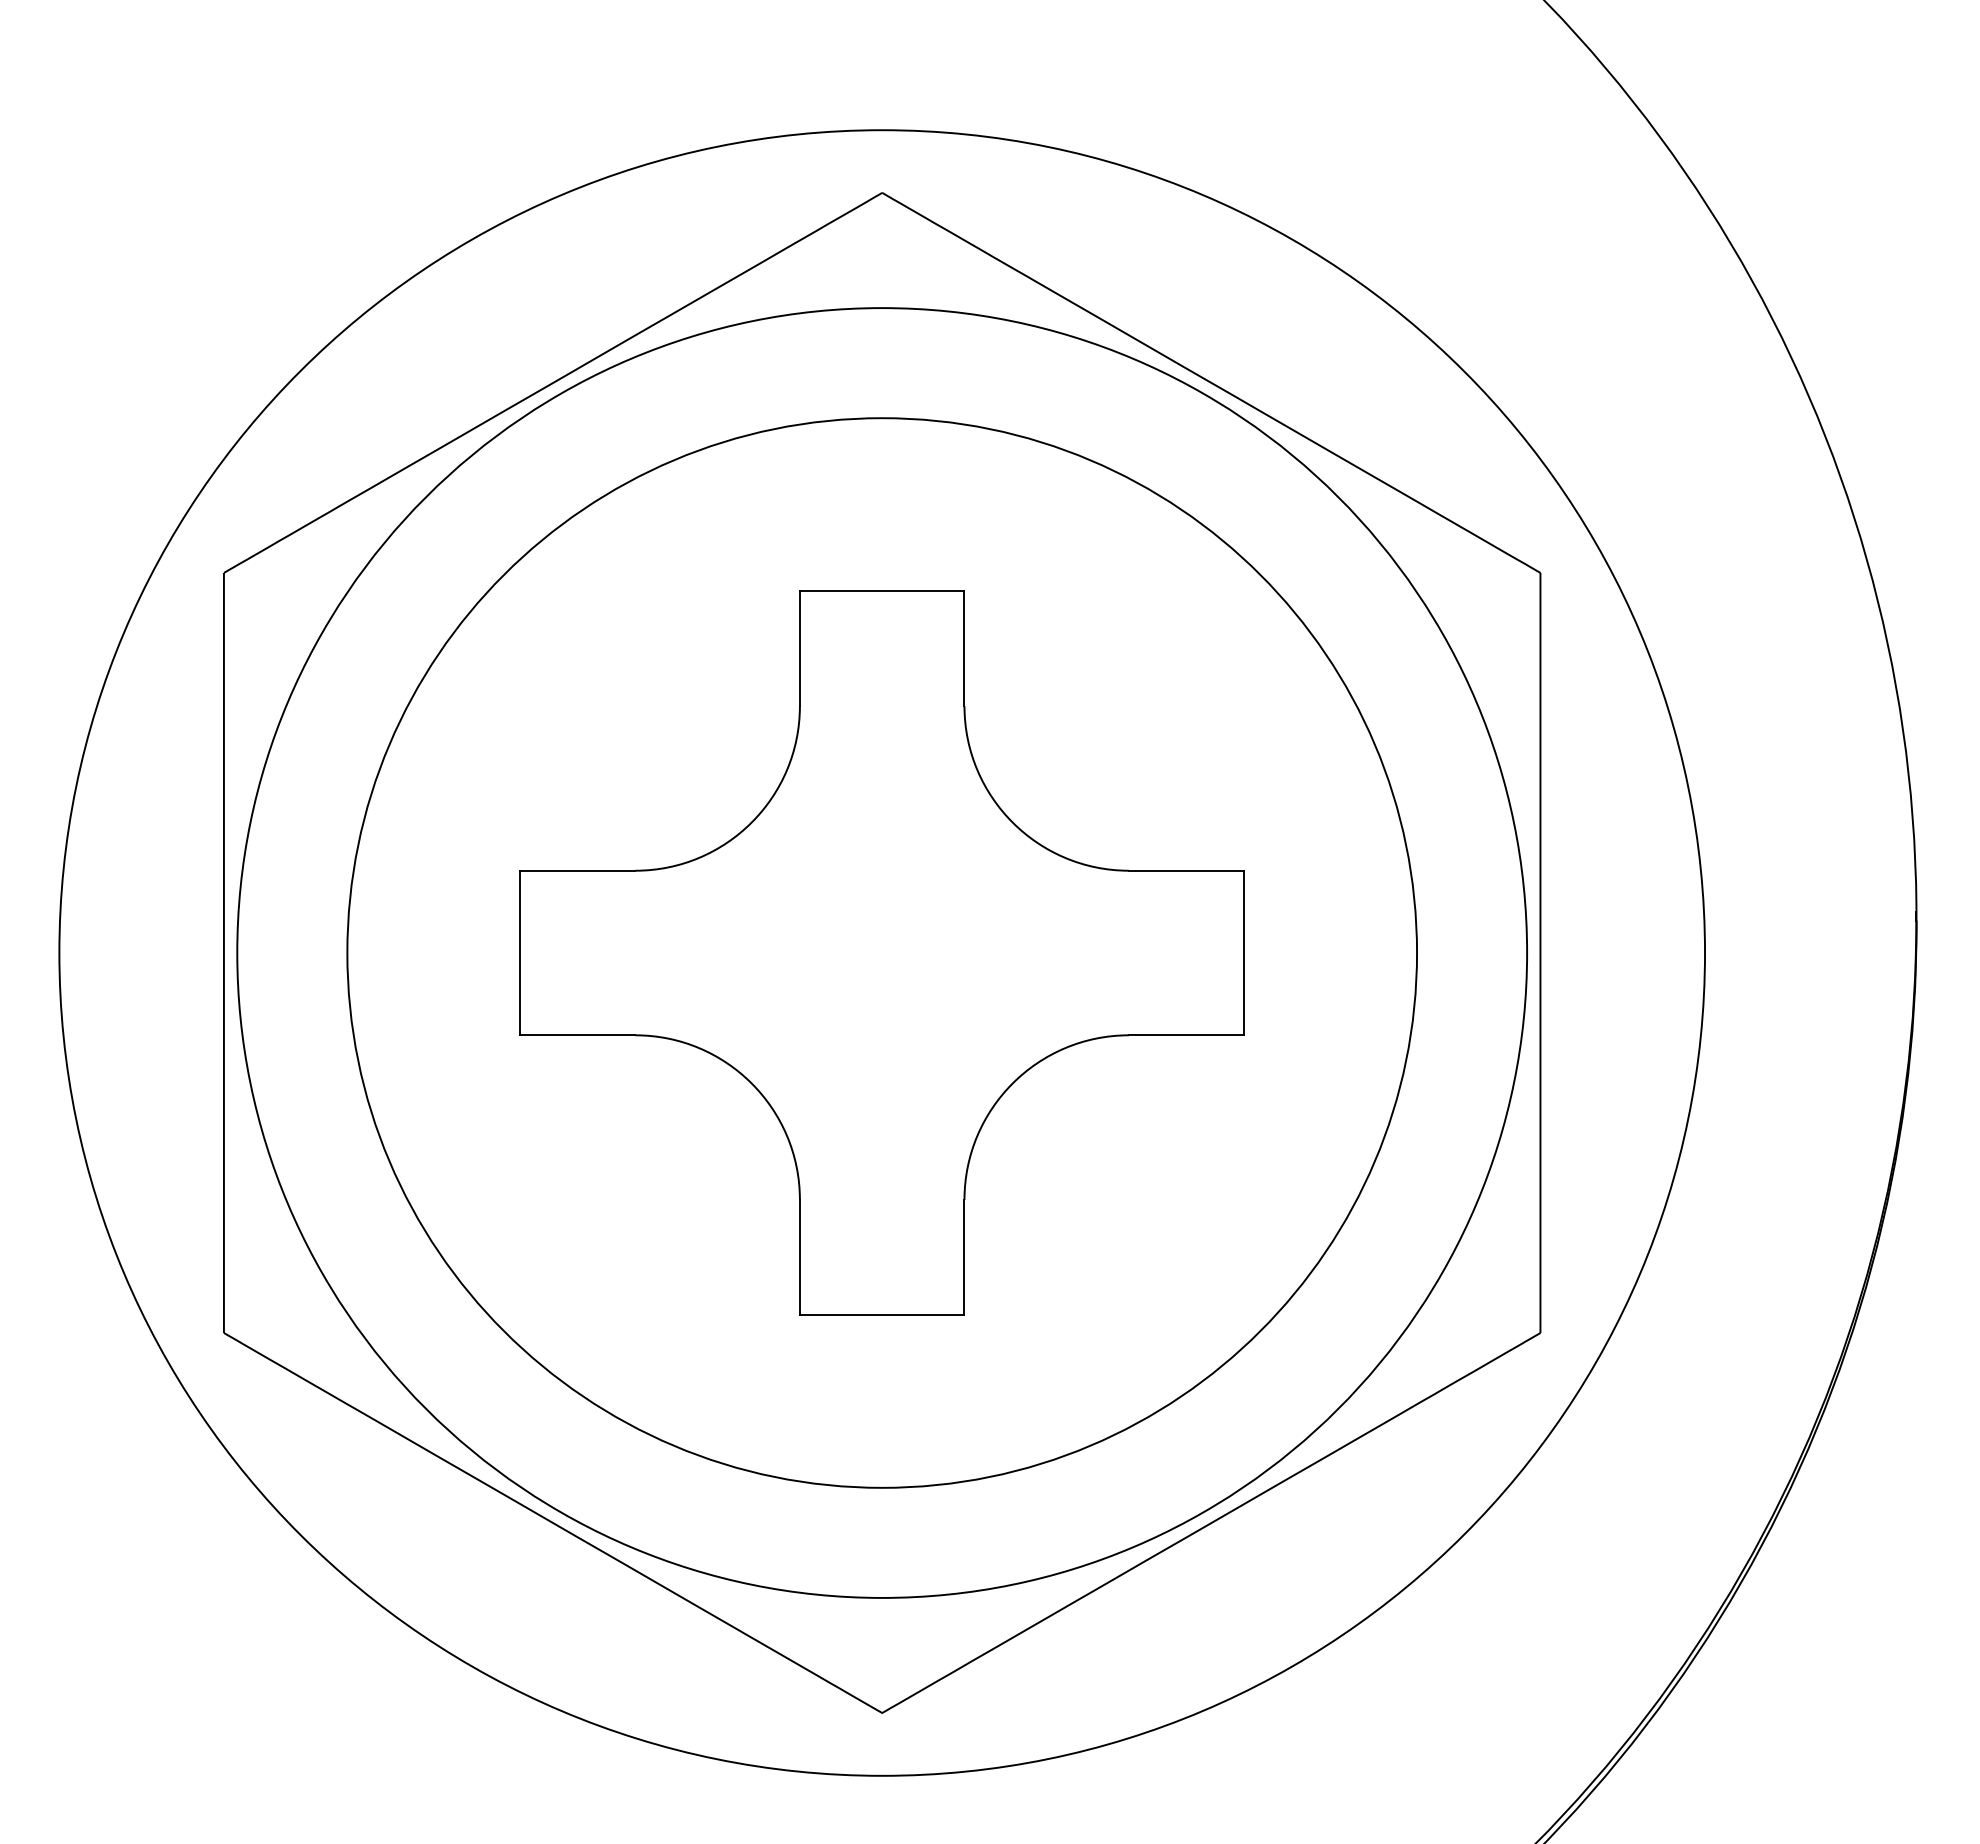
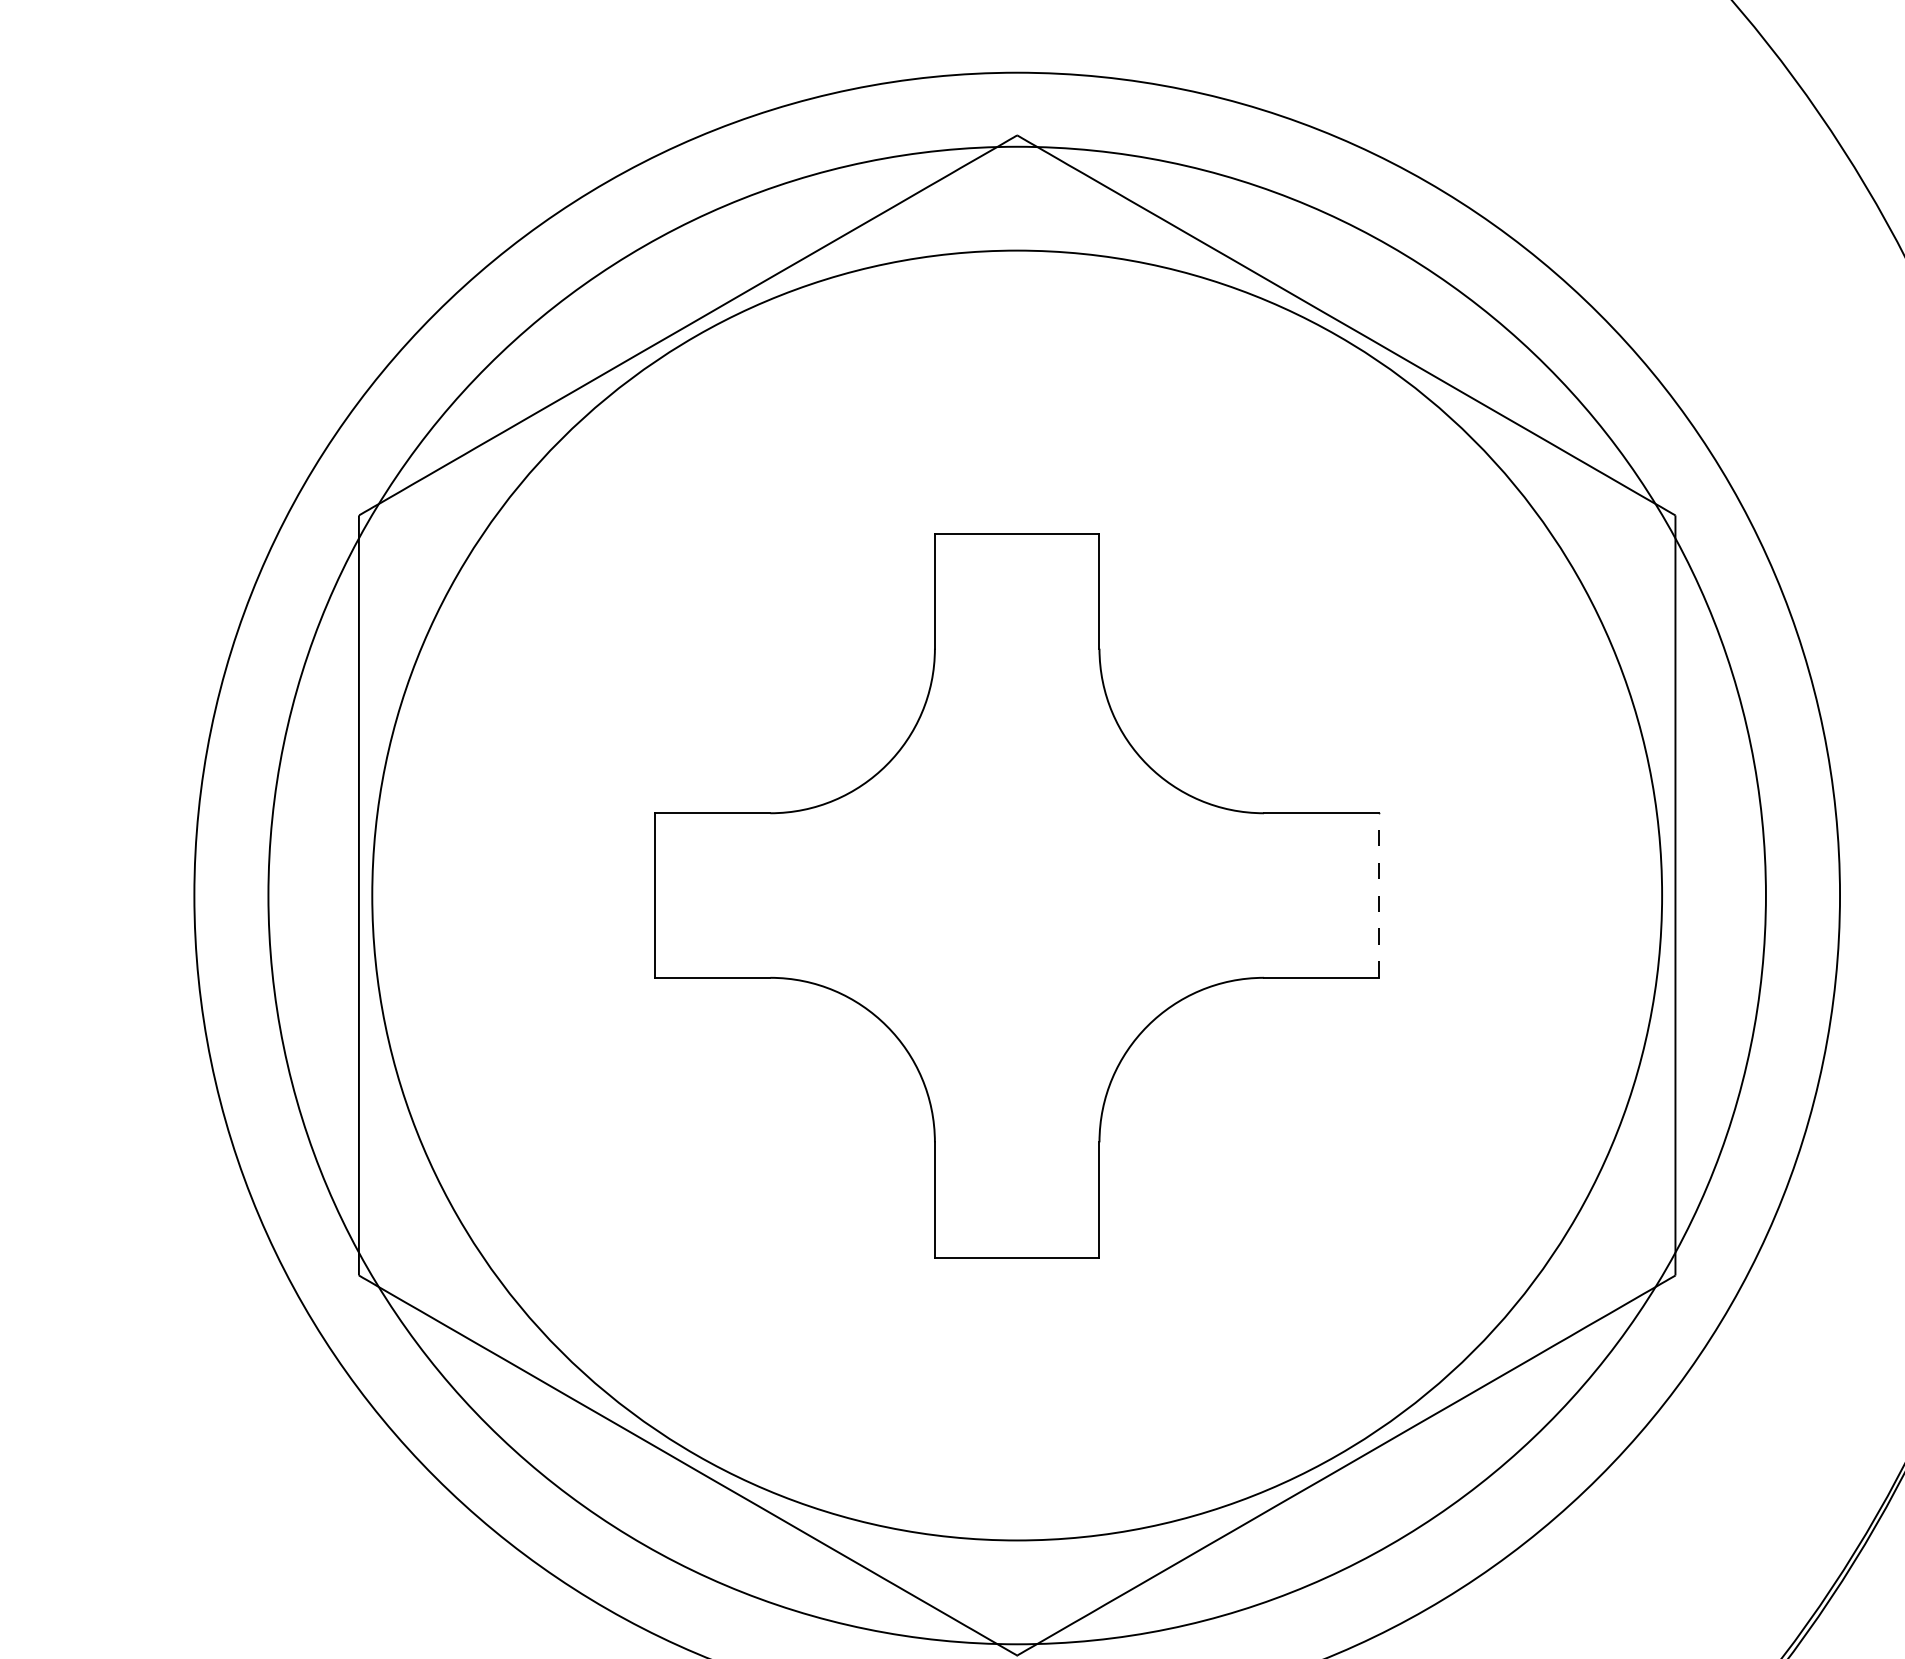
circle: (882, 952) -> (1017, 895), size x1.4
line: (1244, 952) -> (1379, 895), solid -> dashed

